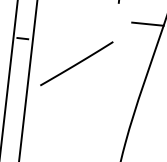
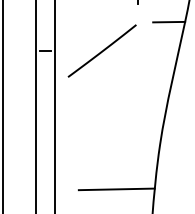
line: (76, 63) -> (101, 50), moved

